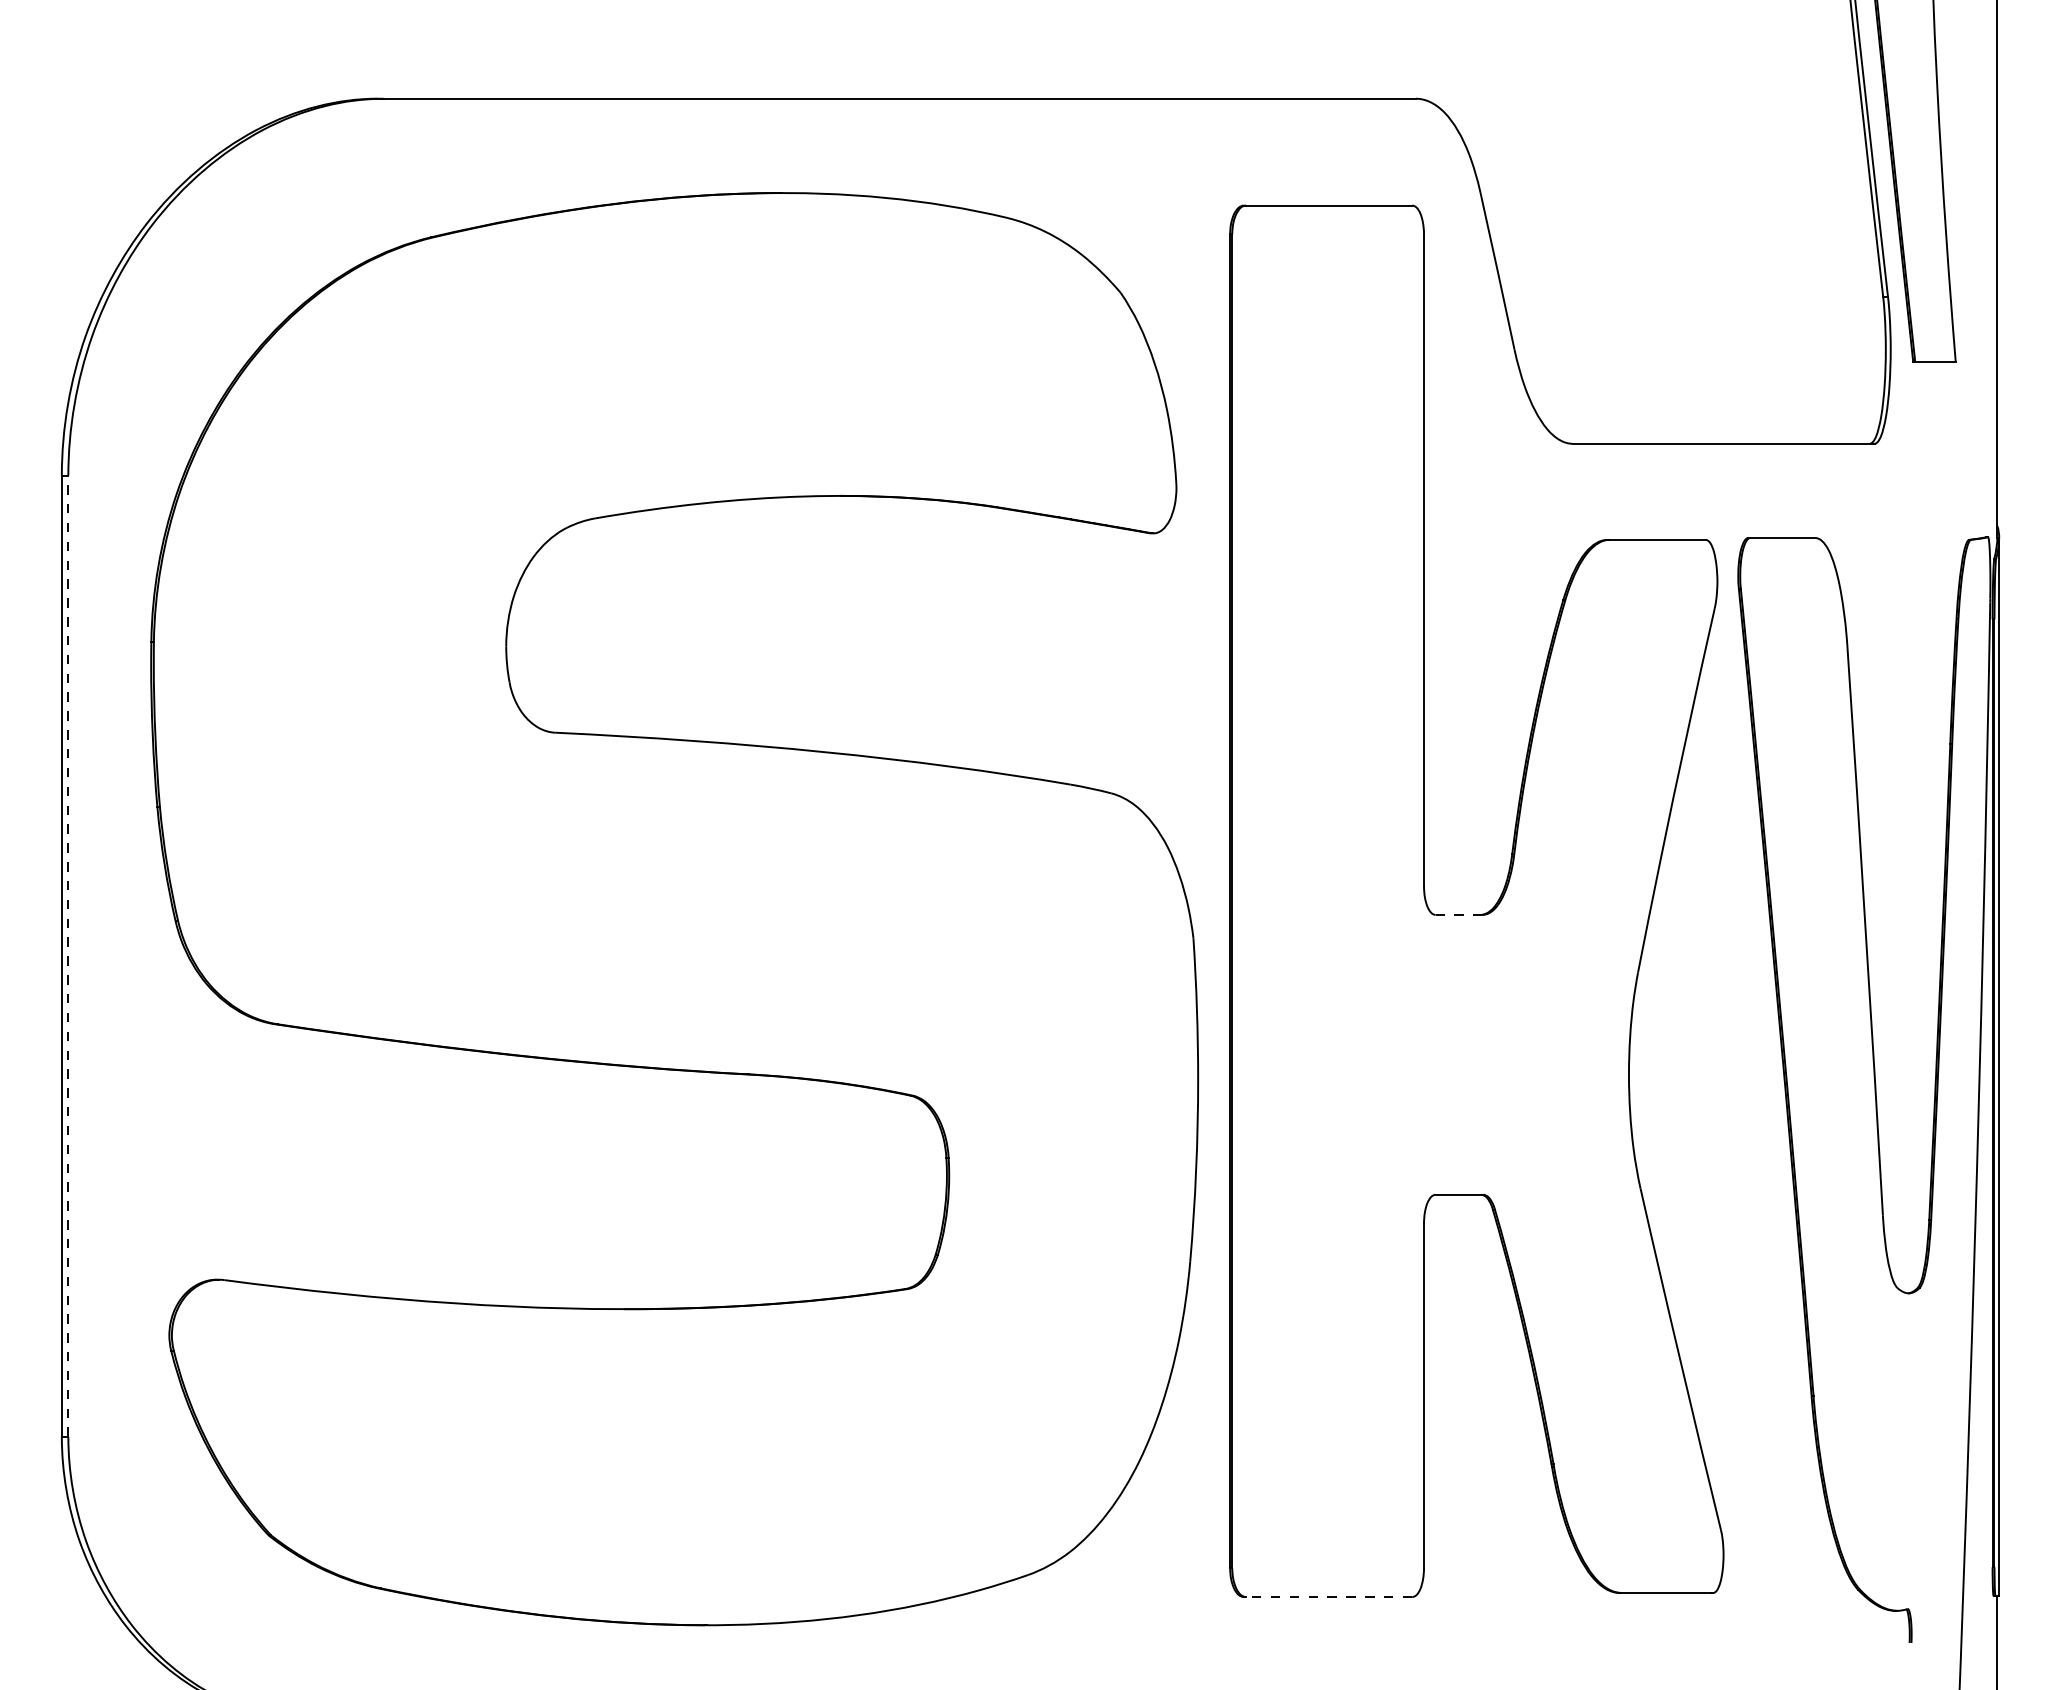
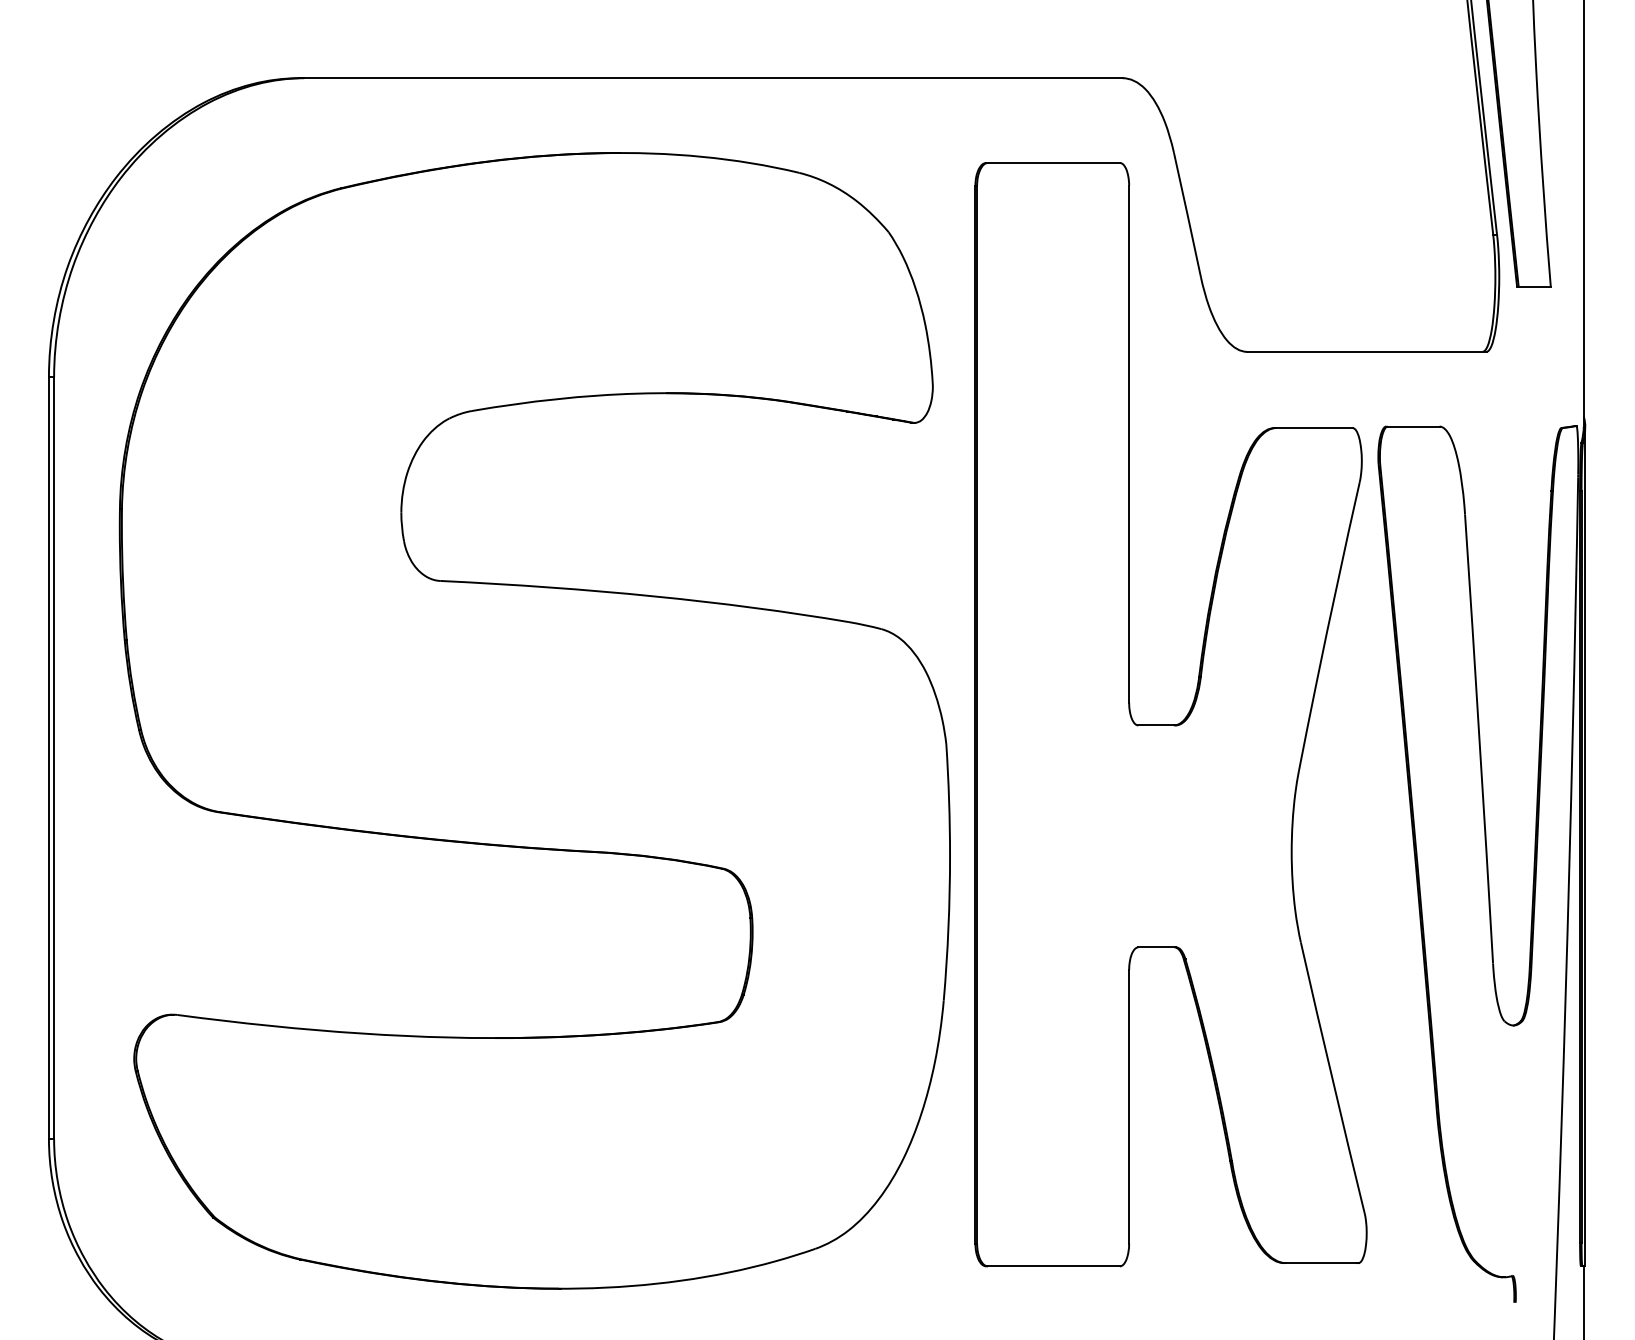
line: (1459, 914) -> (1157, 725), dashed -> solid
line: (68, 956) -> (54, 758), dashed -> solid
line: (1328, 1597) -> (1053, 1266), dashed -> solid

